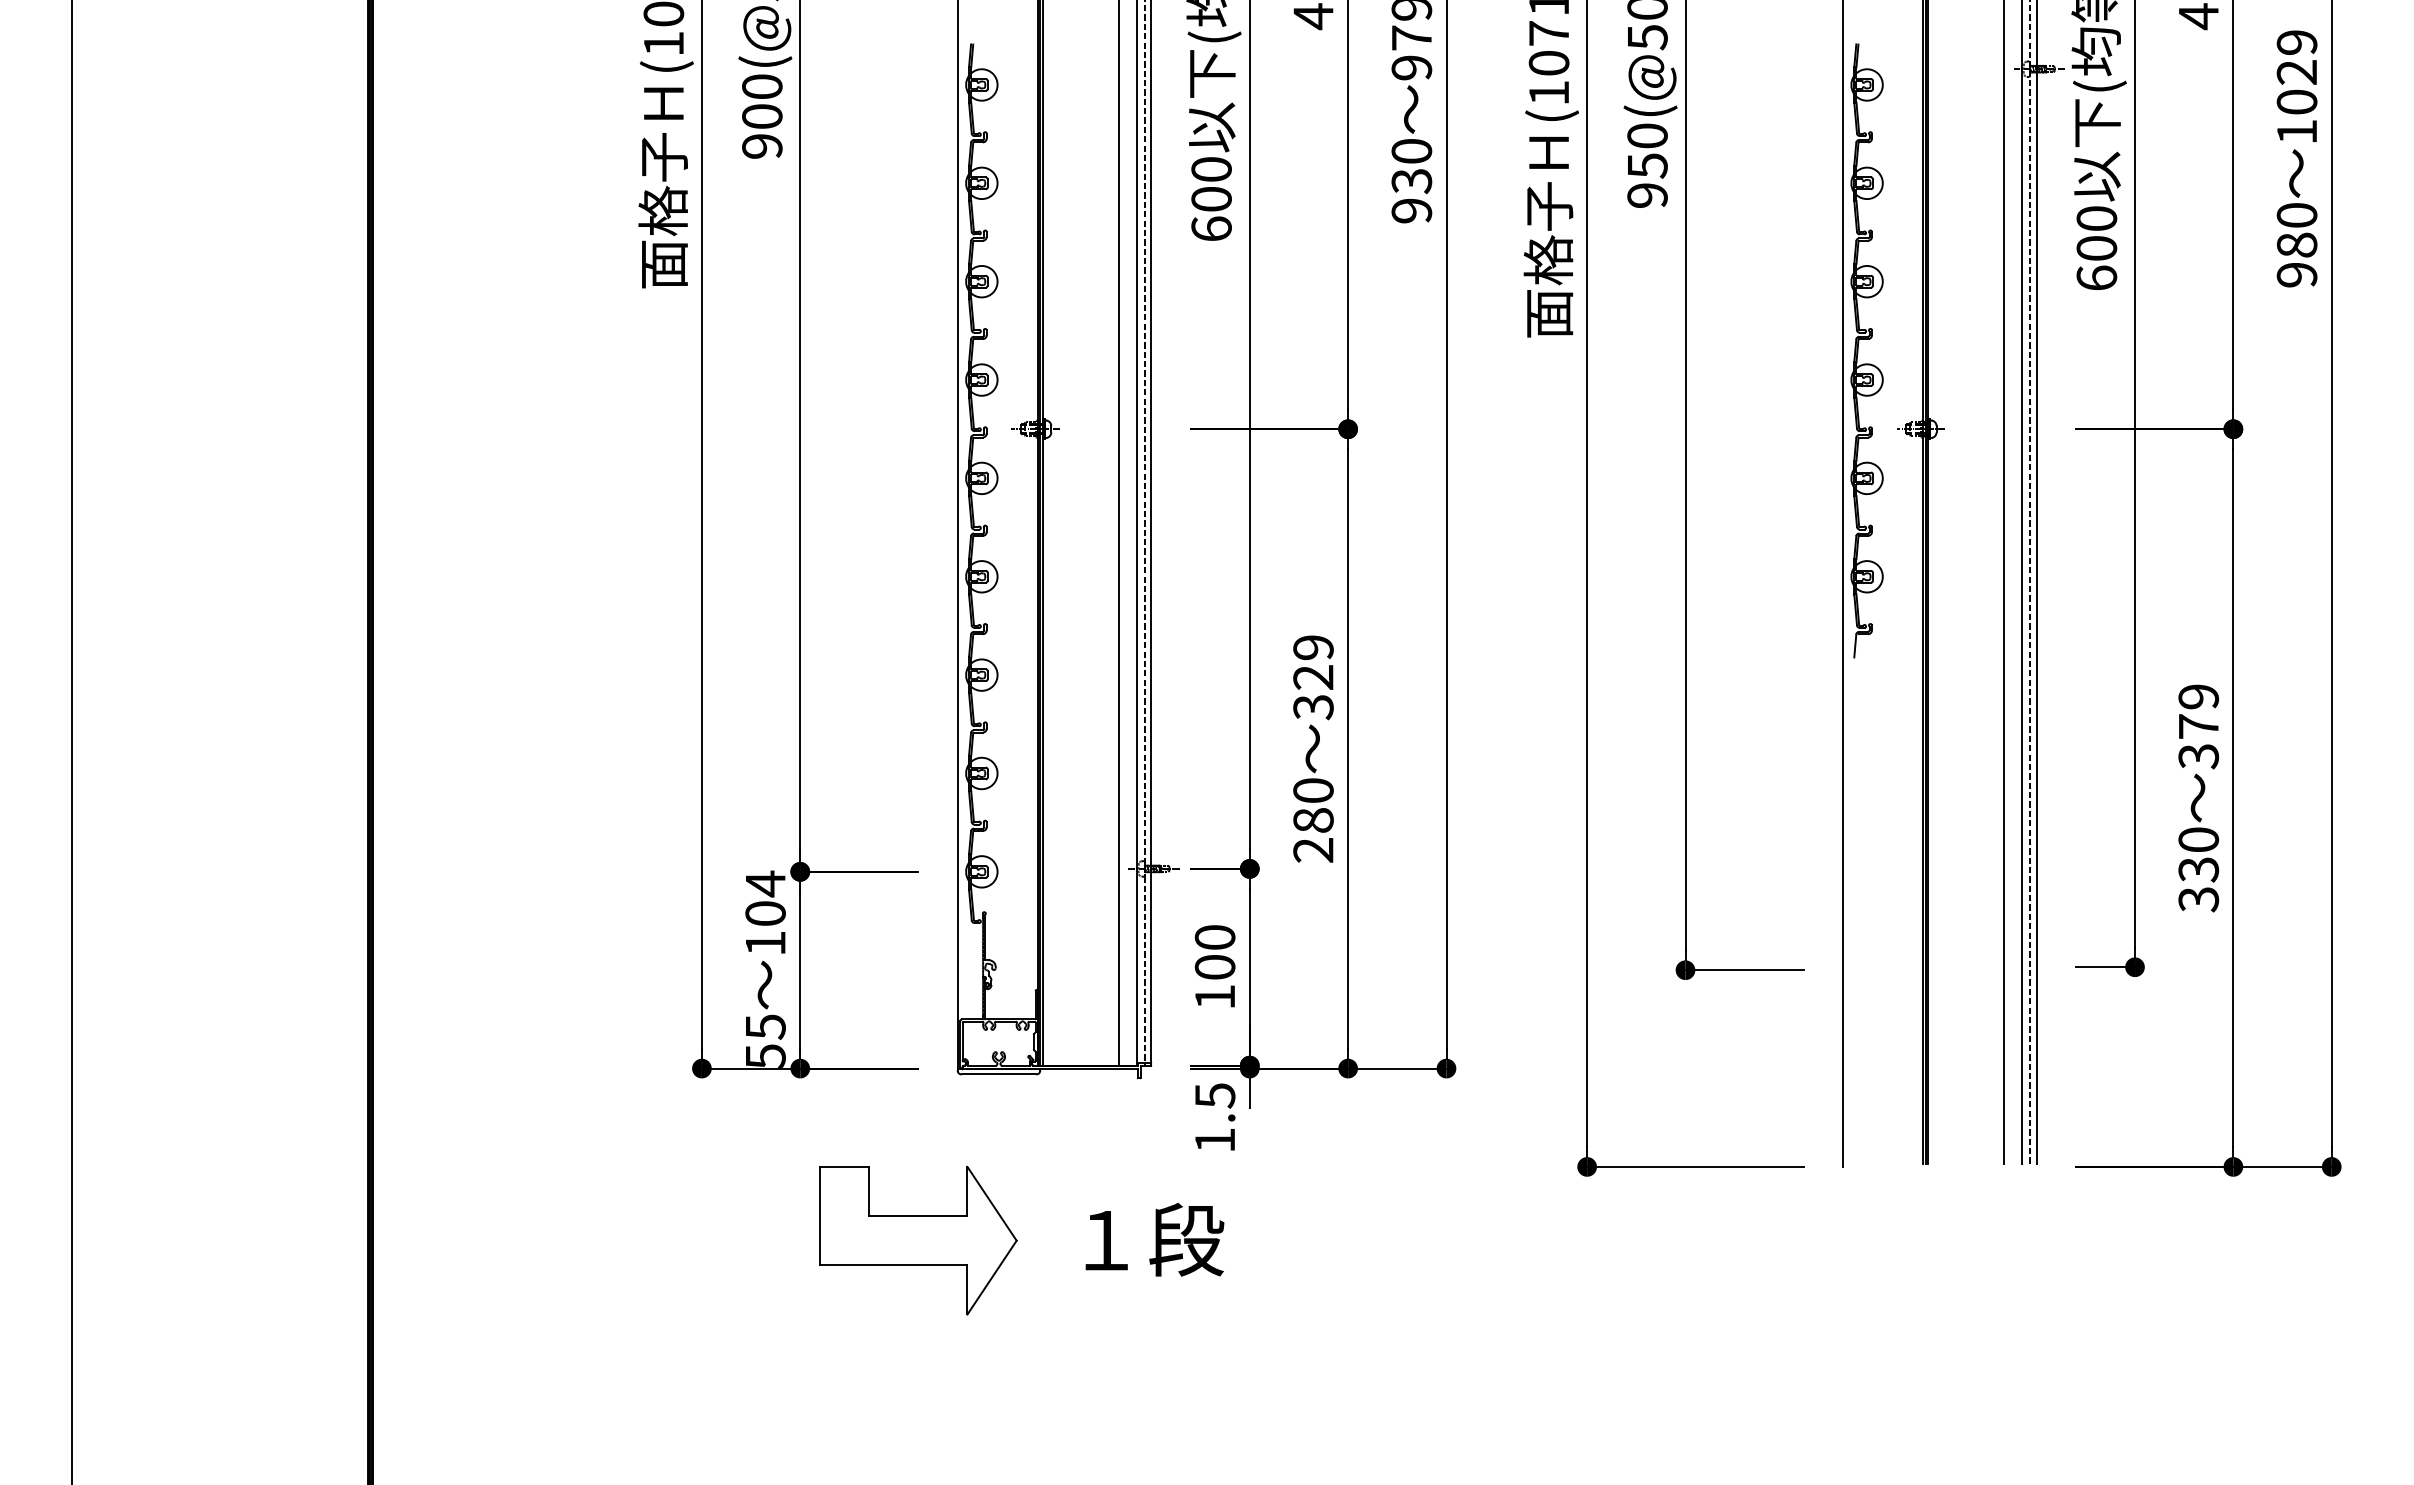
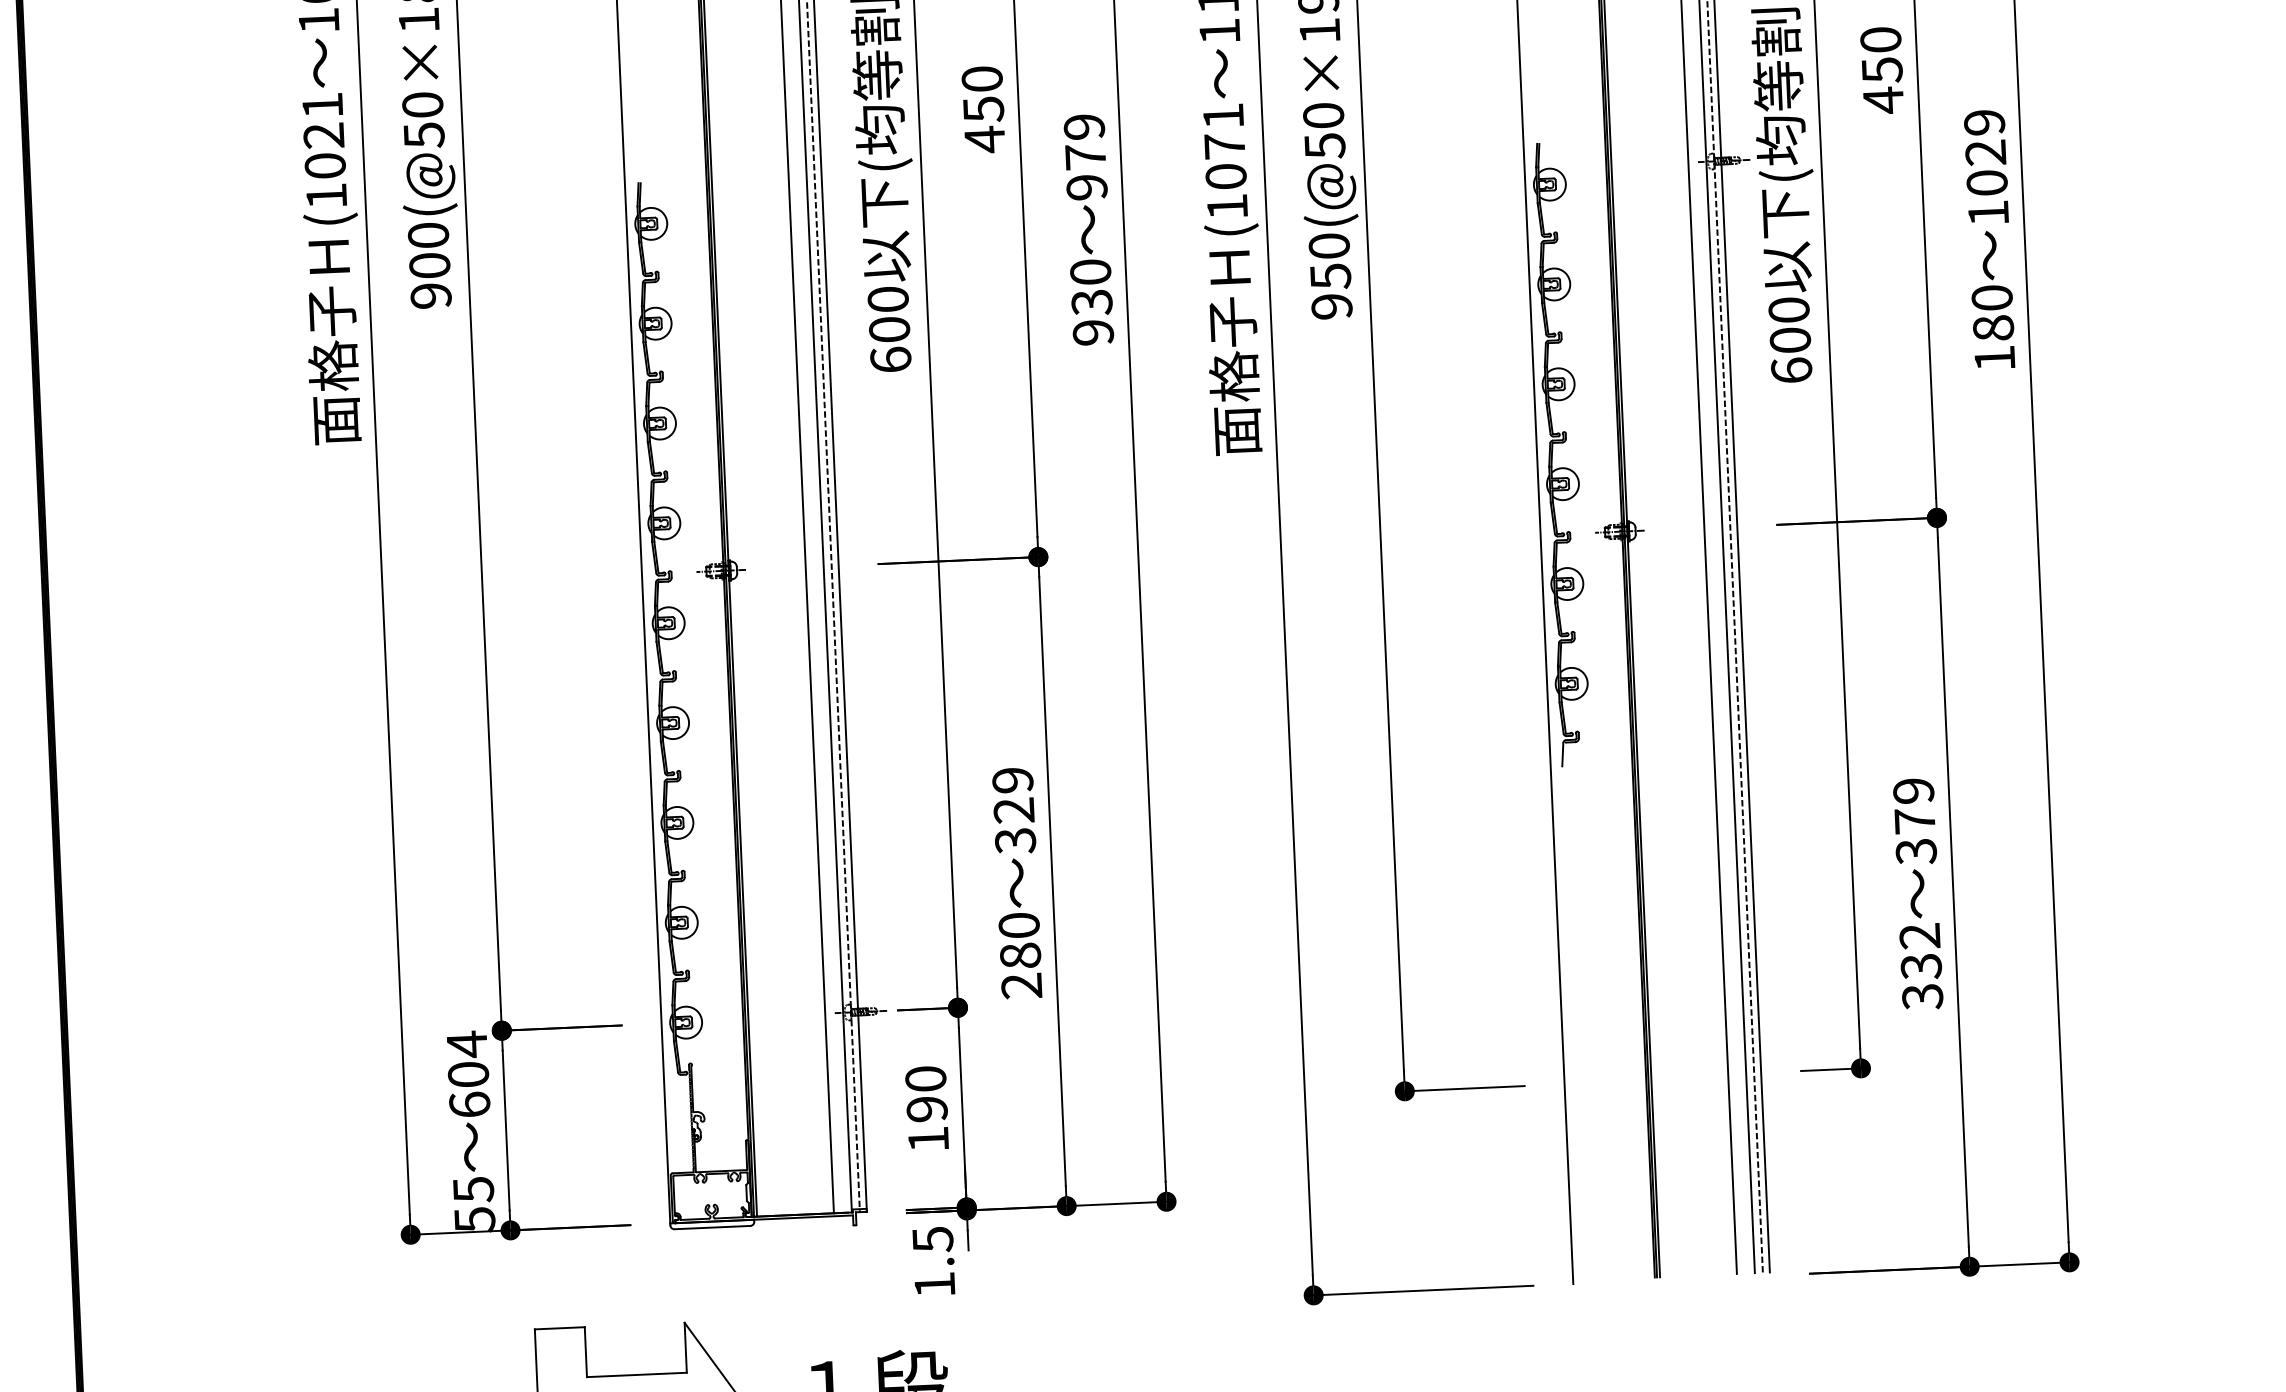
text: (2296, 275) -> (1994, 359), 980 -> 180
text: (2198, 839) -> (1919, 935), 330 -> 332
text: (765, 942) -> (469, 1103), 104 -> 604
text: (1214, 967) -> (926, 1109), 100 -> 190

